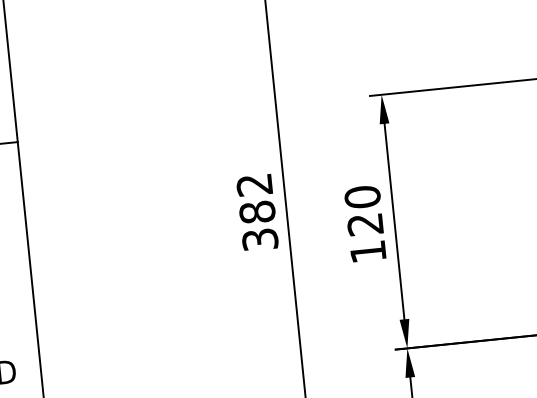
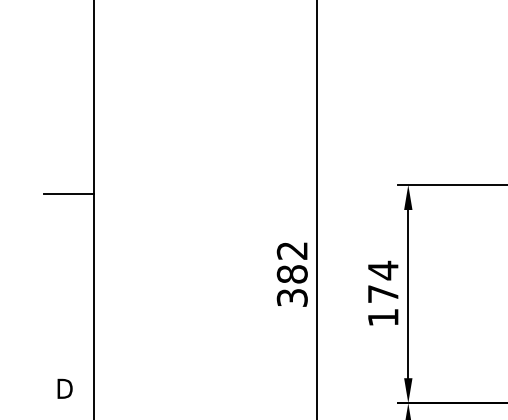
text: (363, 210) -> (382, 281), 120 -> 174

